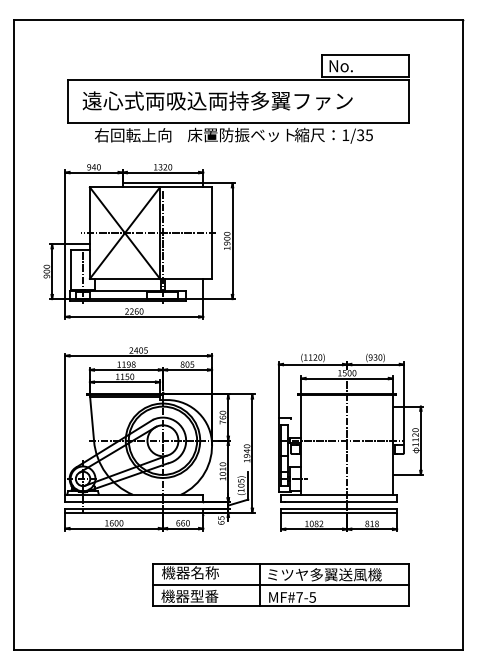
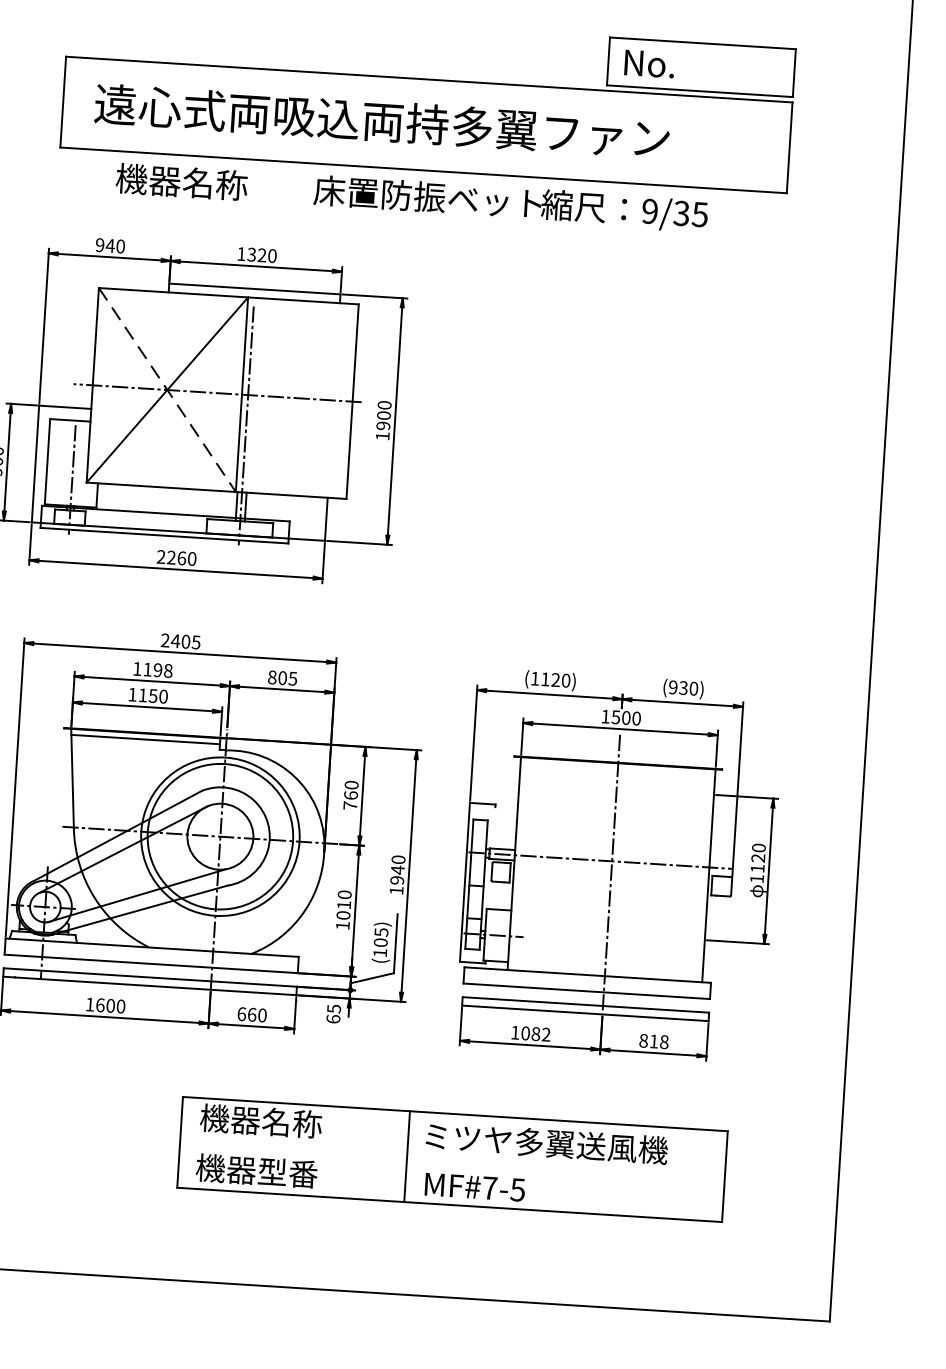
text: (133, 135) -> (198, 183), 右回転上向 -> 機器名称
text: (345, 135) -> (649, 211), 1/35 -> 9/35
line: (124, 233) -> (166, 390), solid -> dashed
line: (281, 585) -> (453, 1160), removed

